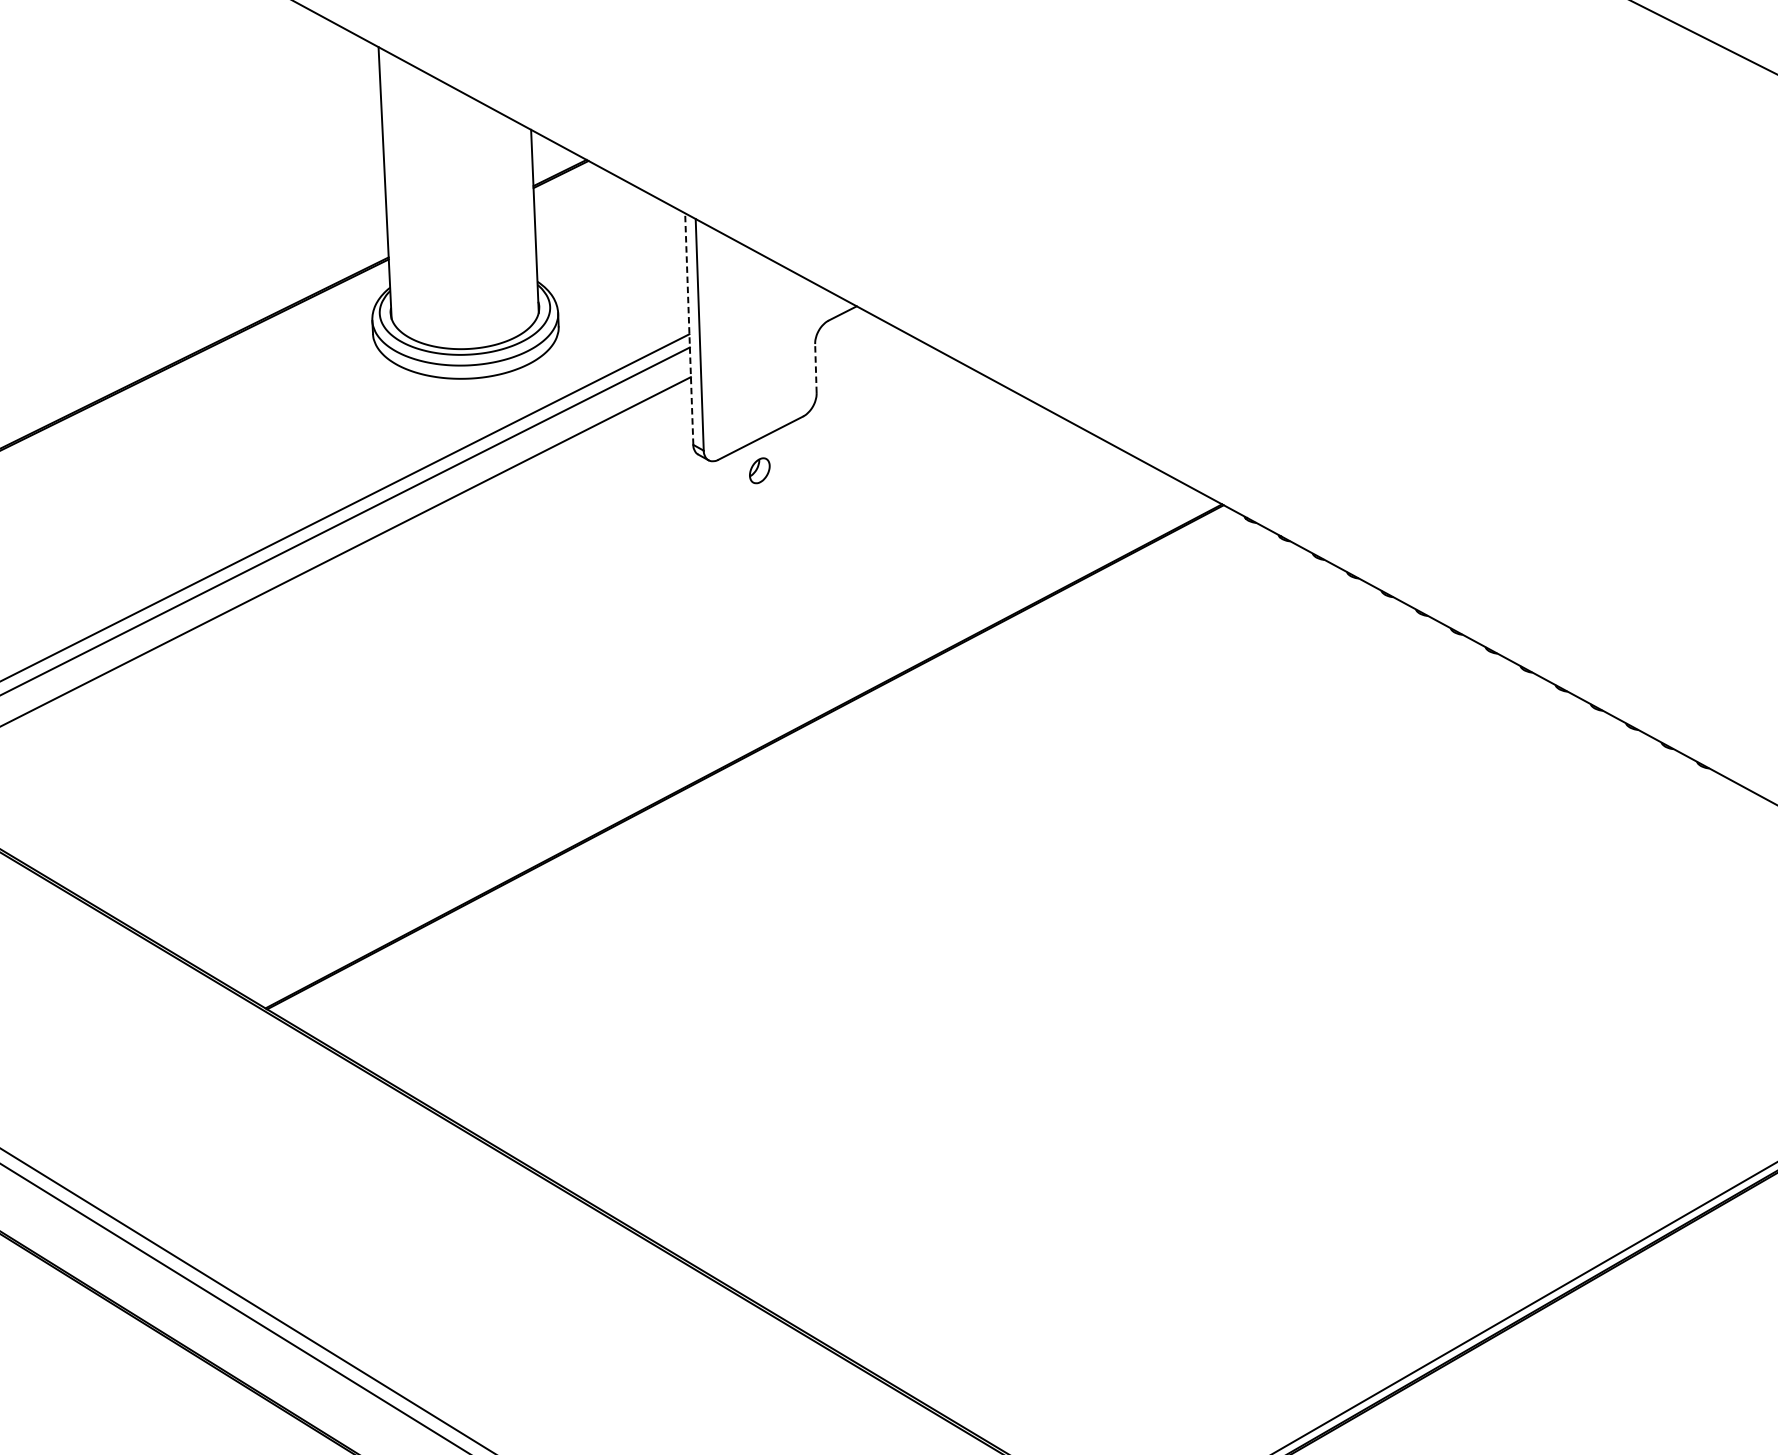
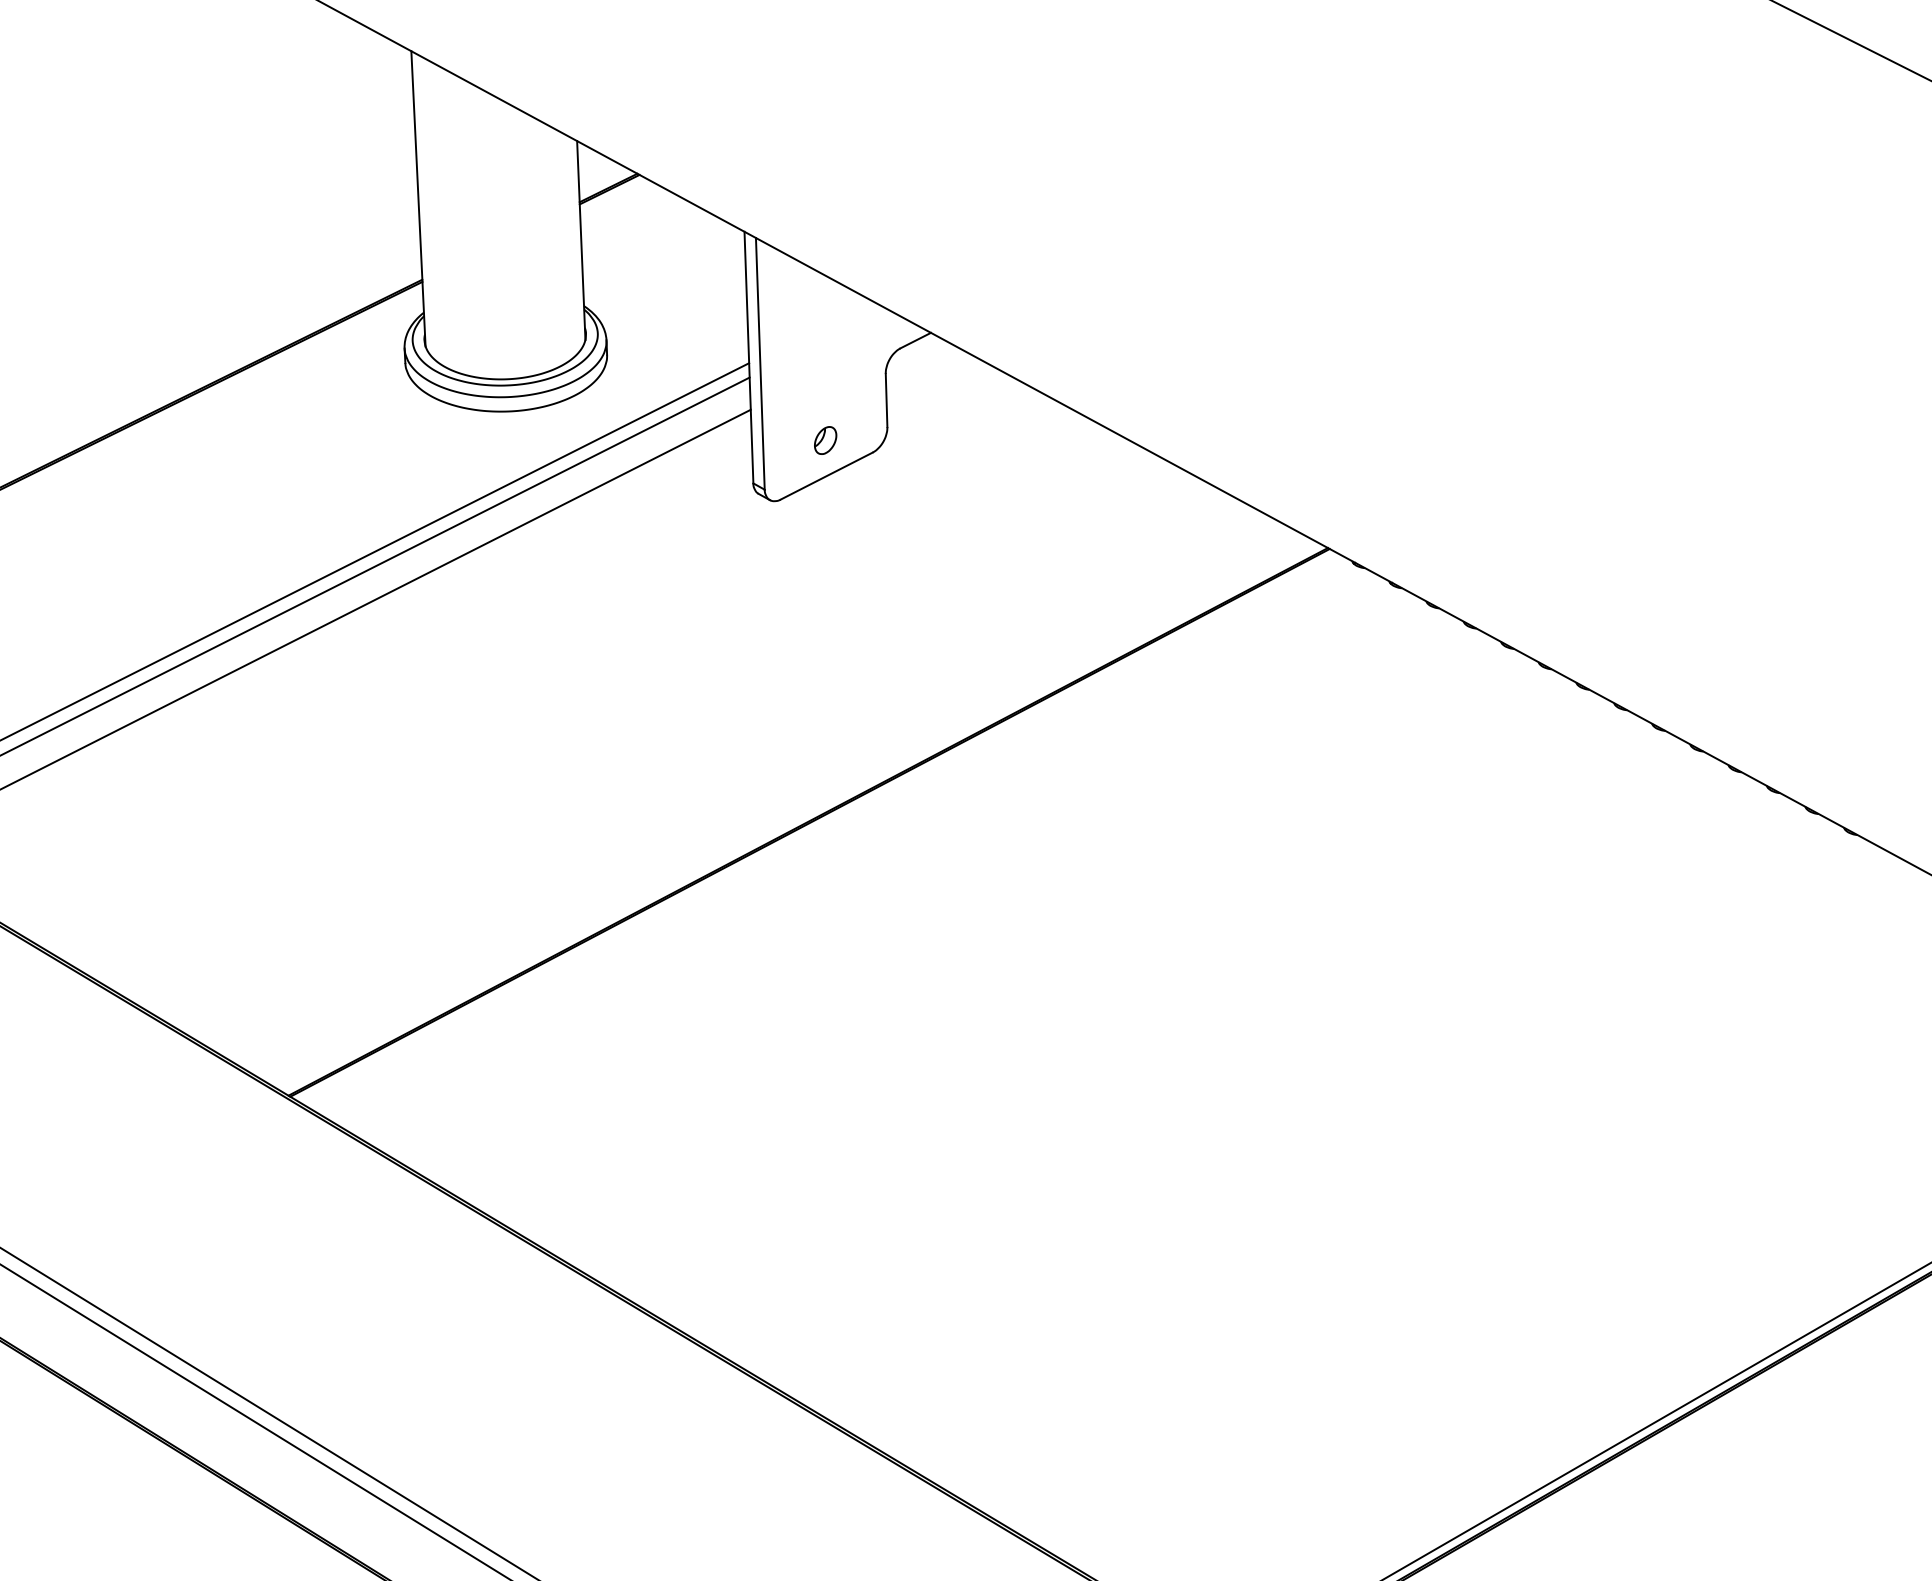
line: (688, 329) -> (748, 357), dashed -> solid
line: (815, 368) -> (886, 400), dashed -> solid
part: (759, 470) -> (825, 440), moved

